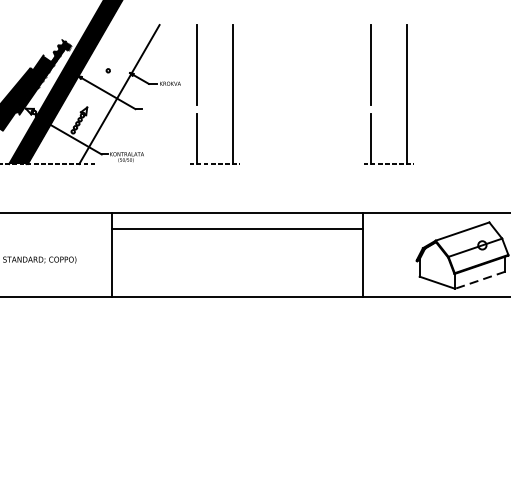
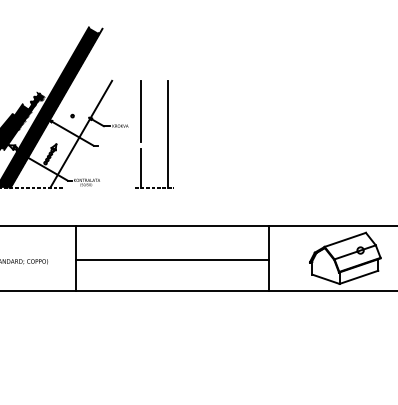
part: (371, 94) -> (275, 134), removed
line: (236, 229) -> (171, 260), moved
line: (479, 280) -> (358, 277), dashed -> solid

